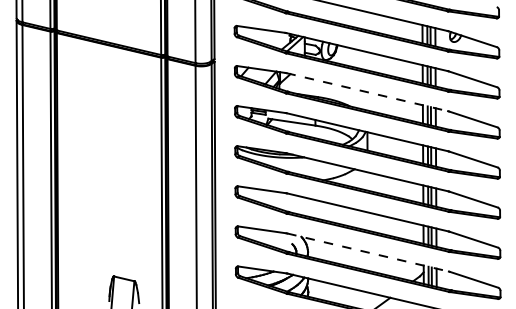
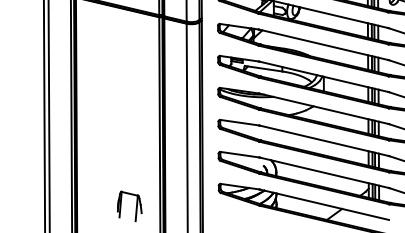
line: (367, 92) -> (323, 45), dashed -> solid
line: (368, 252) -> (324, 172), dashed -> solid

